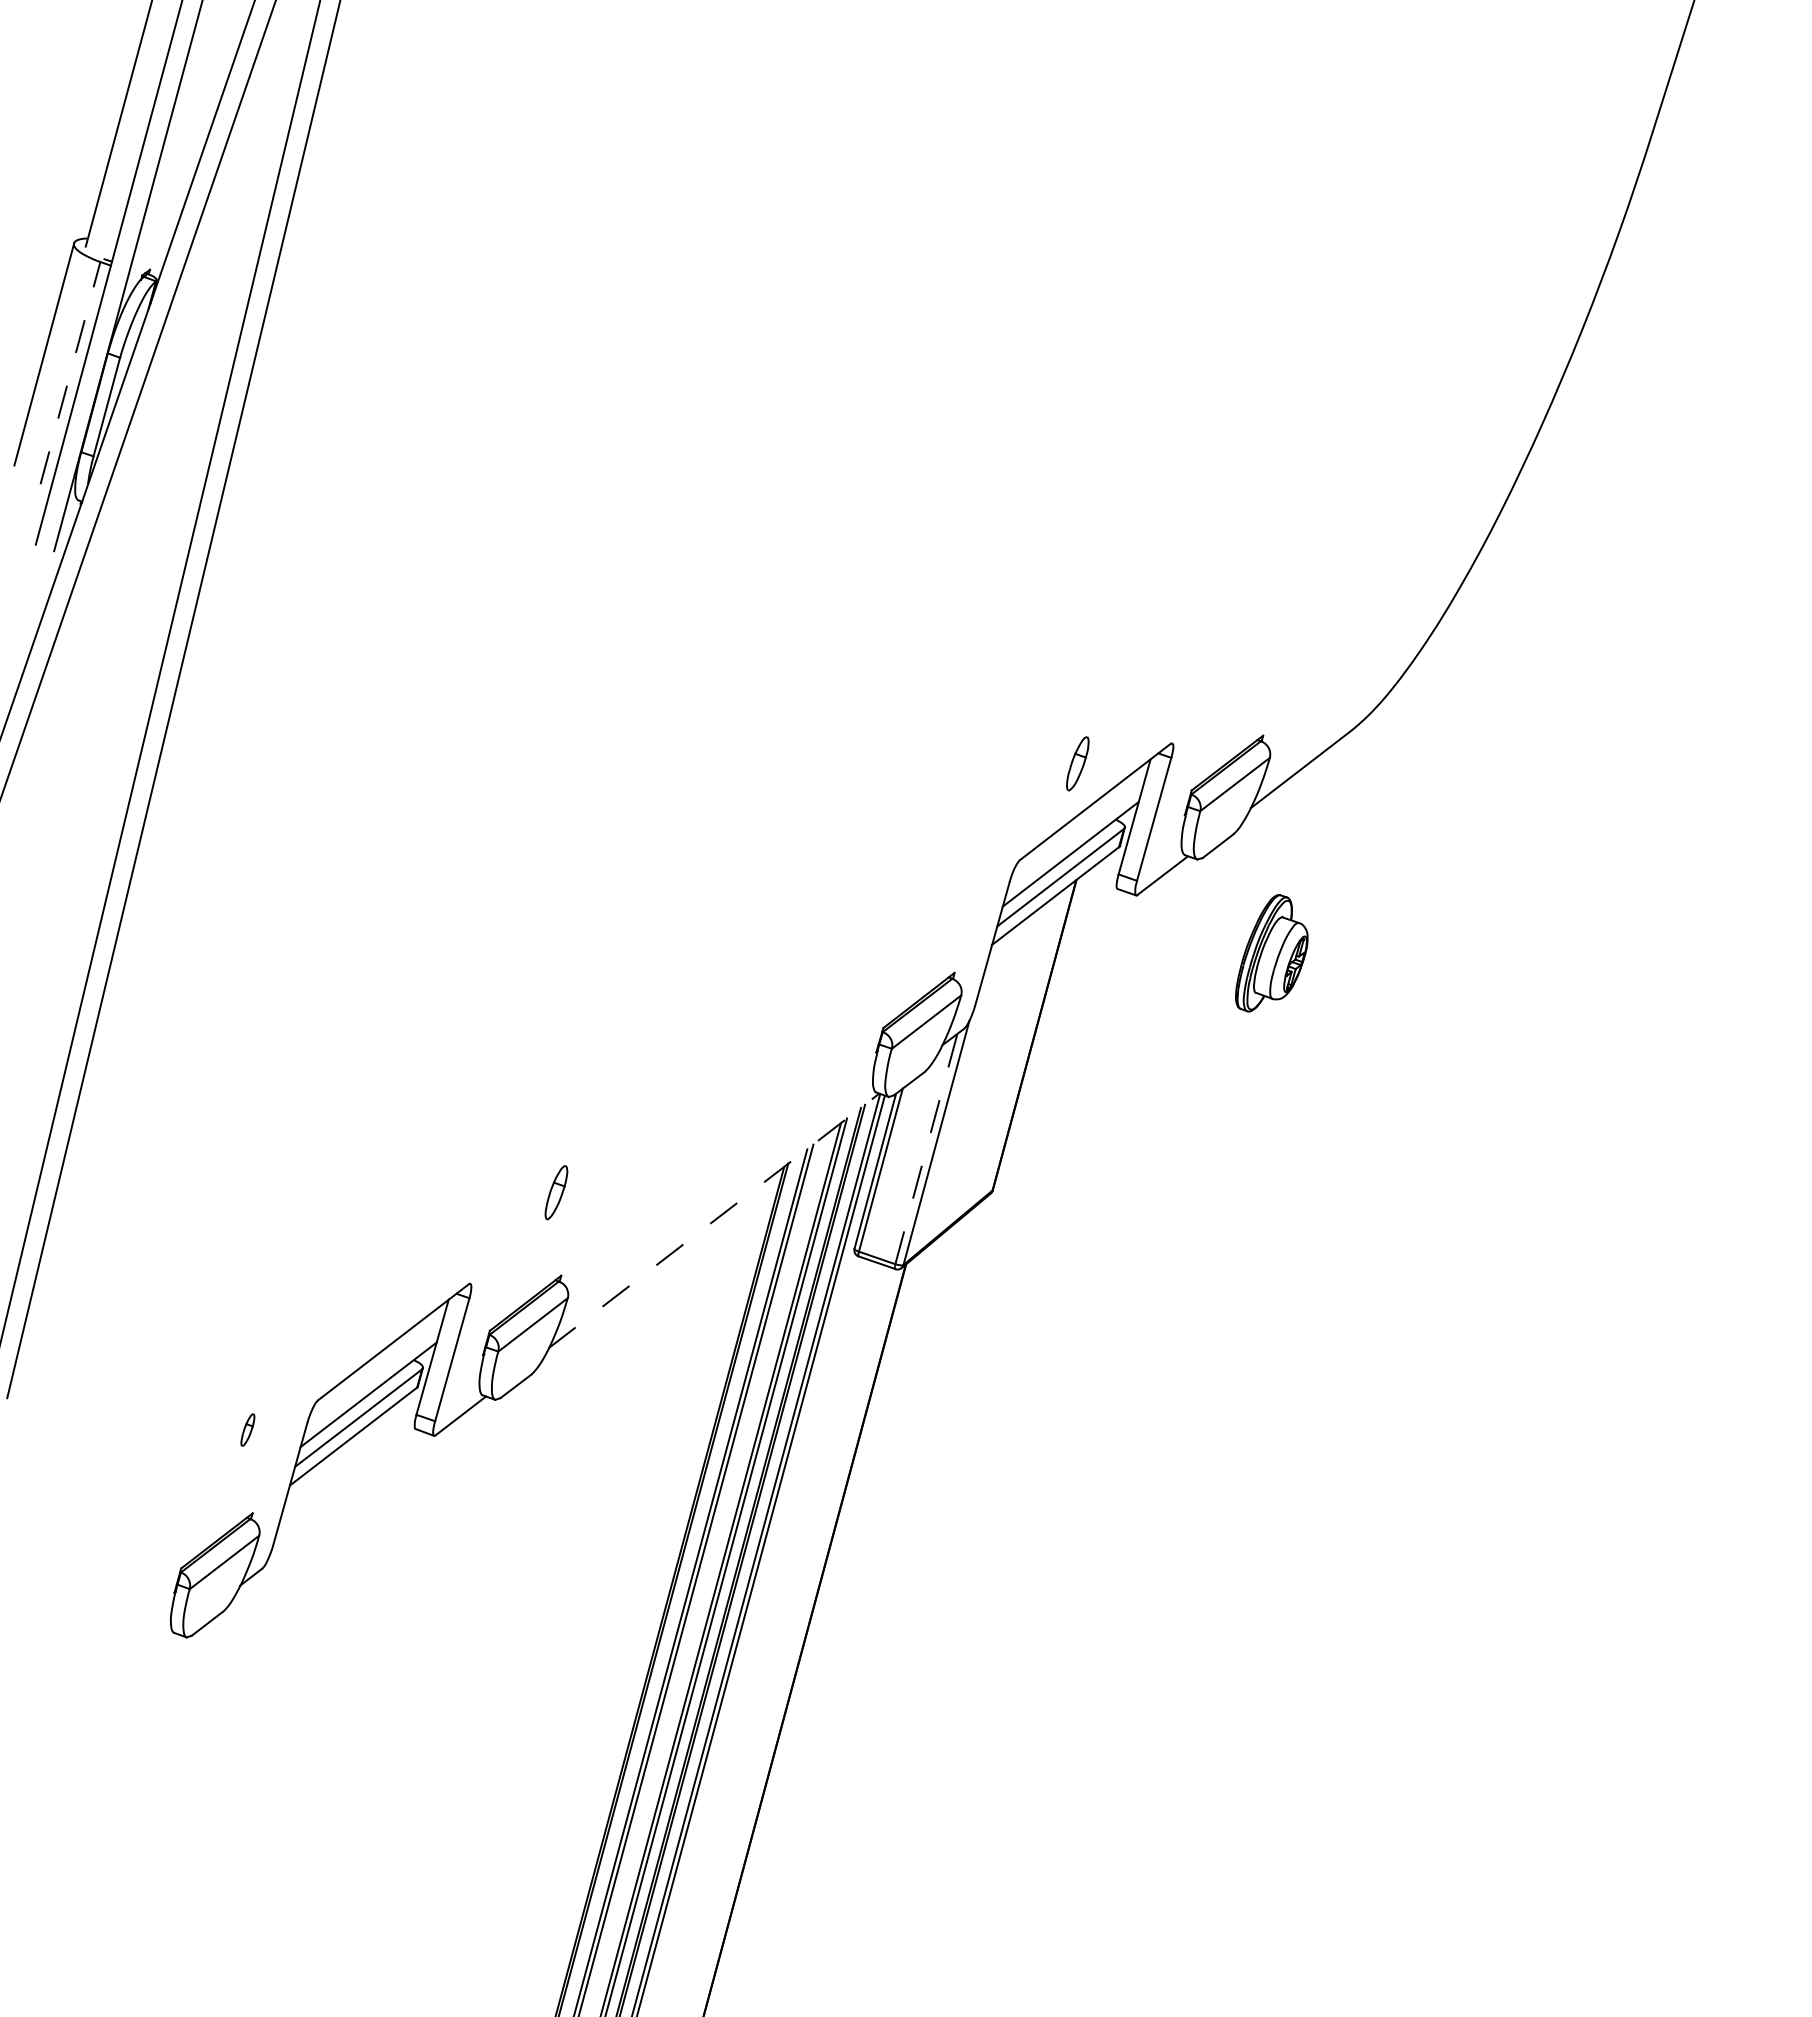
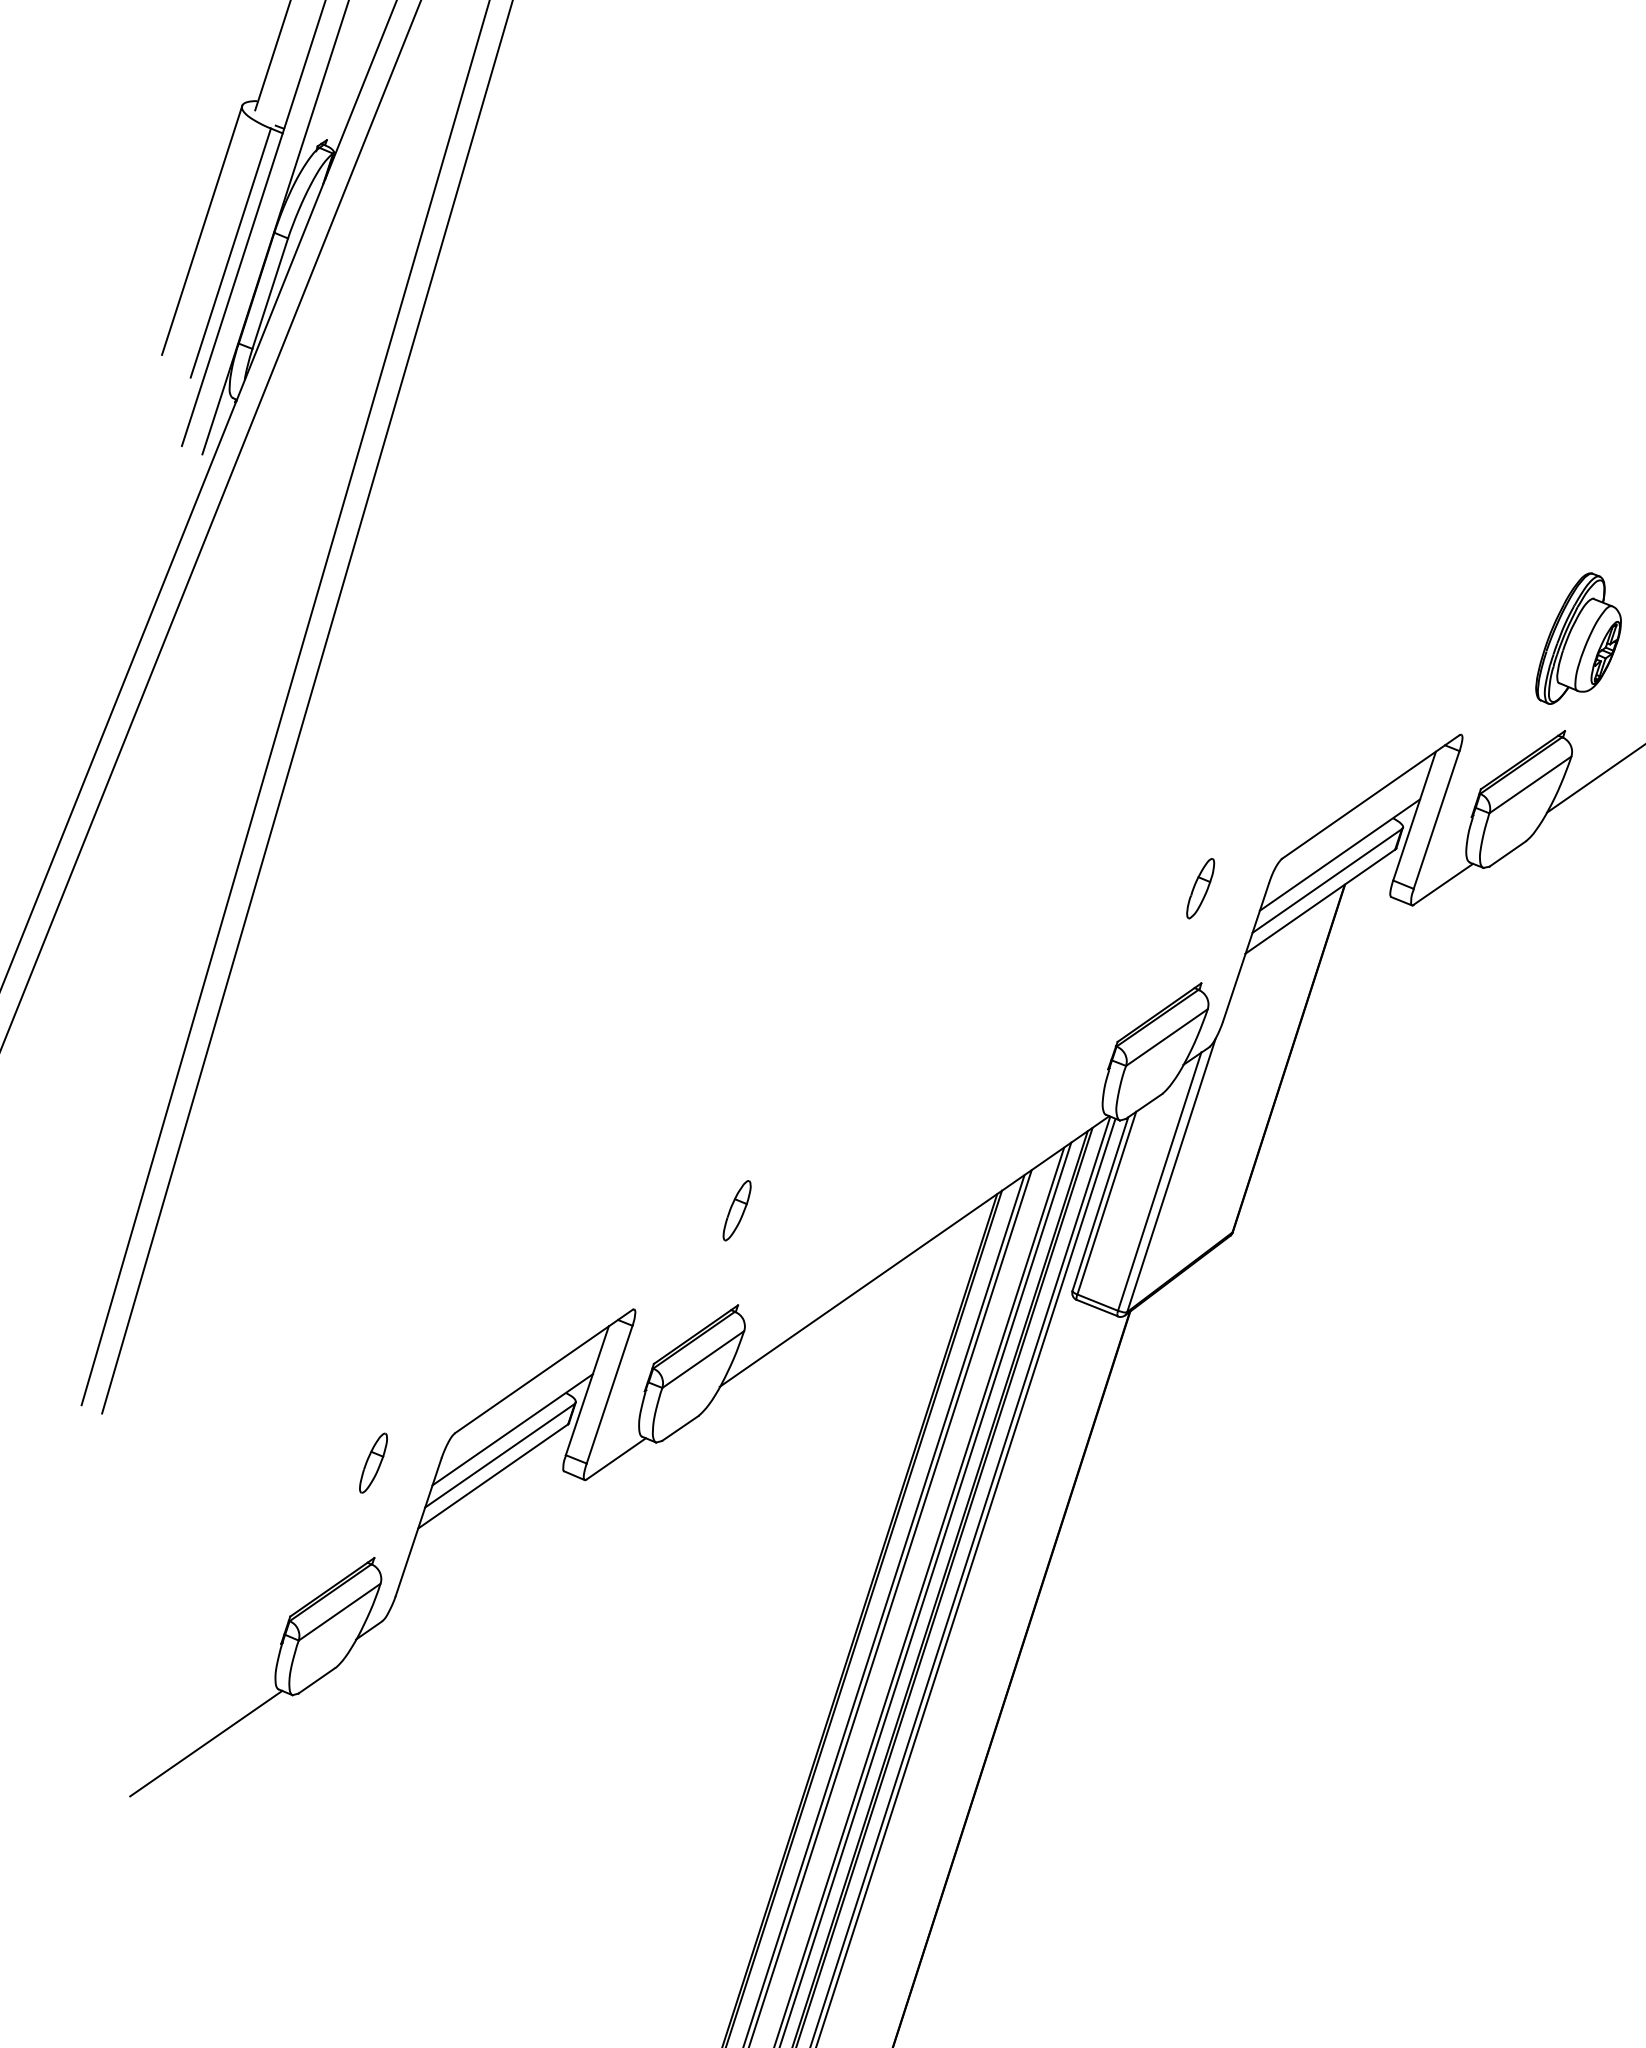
line: (70, 372) -> (230, 252), dashed -> solid
part: (1077, 763) -> (1200, 888), moved
part: (1271, 953) -> (1579, 639), moved
line: (926, 1148) -> (1159, 1181), dashed -> solid
line: (714, 1220) -> (915, 1251), dashed -> solid
part: (247, 1429) -> (373, 1462), size x1.67
line: (112, 1683) -> (205, 1743), added

